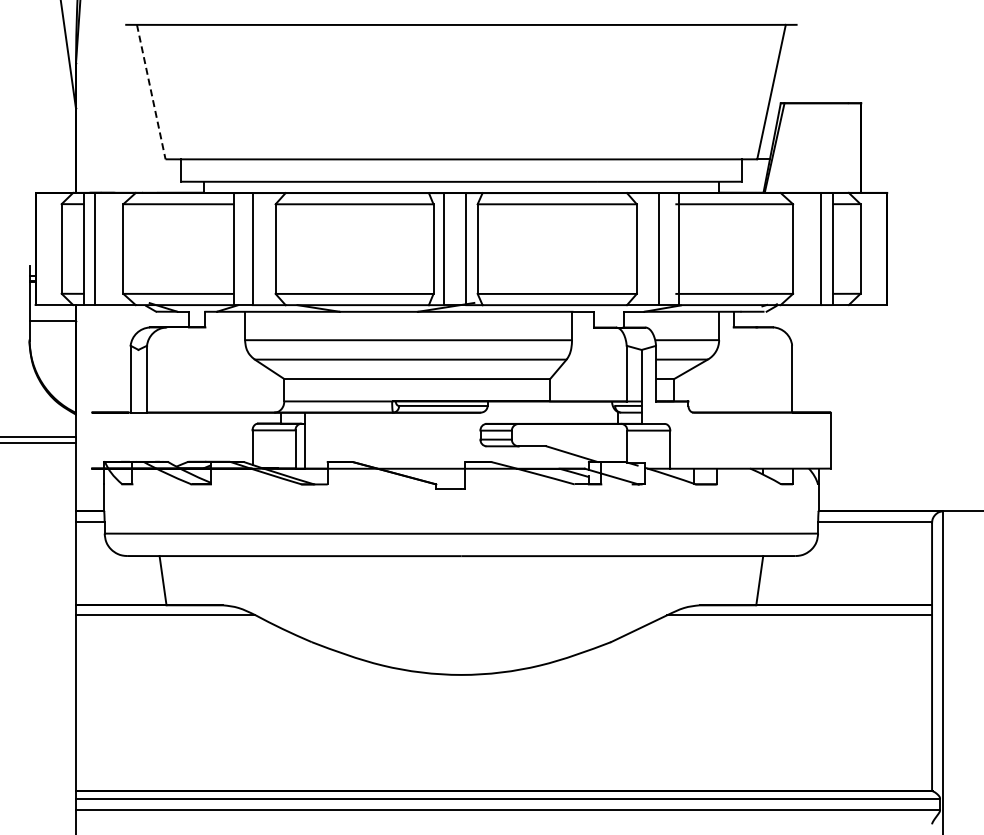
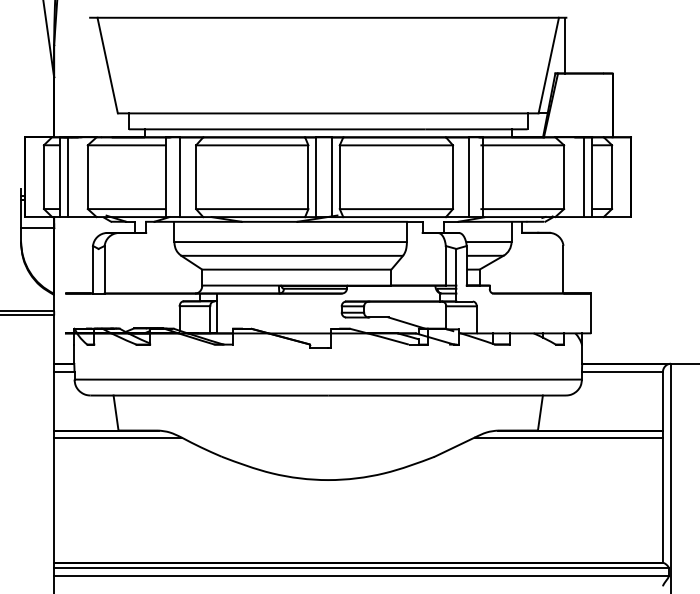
line: (794, 63) -> (565, 45), added
line: (151, 92) -> (107, 65), dashed -> solid

